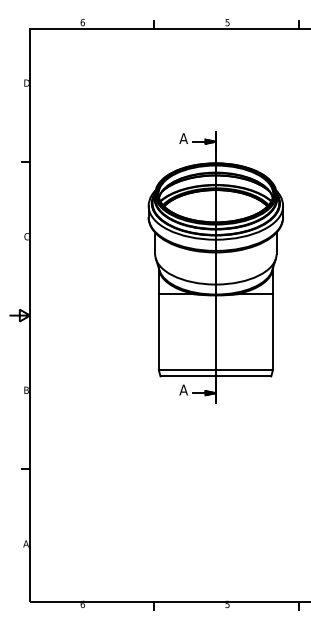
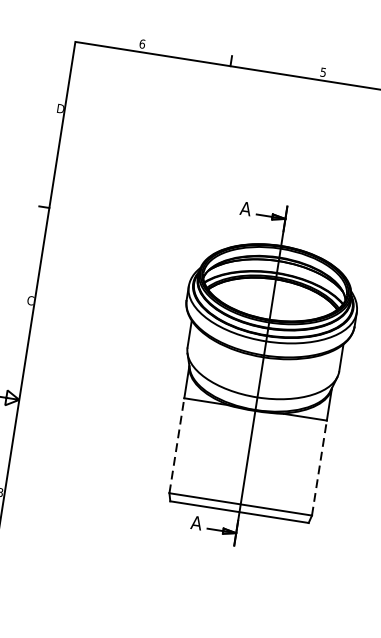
line: (158, 332) -> (176, 446), solid -> dashed
line: (272, 332) -> (318, 468), solid -> dashed

